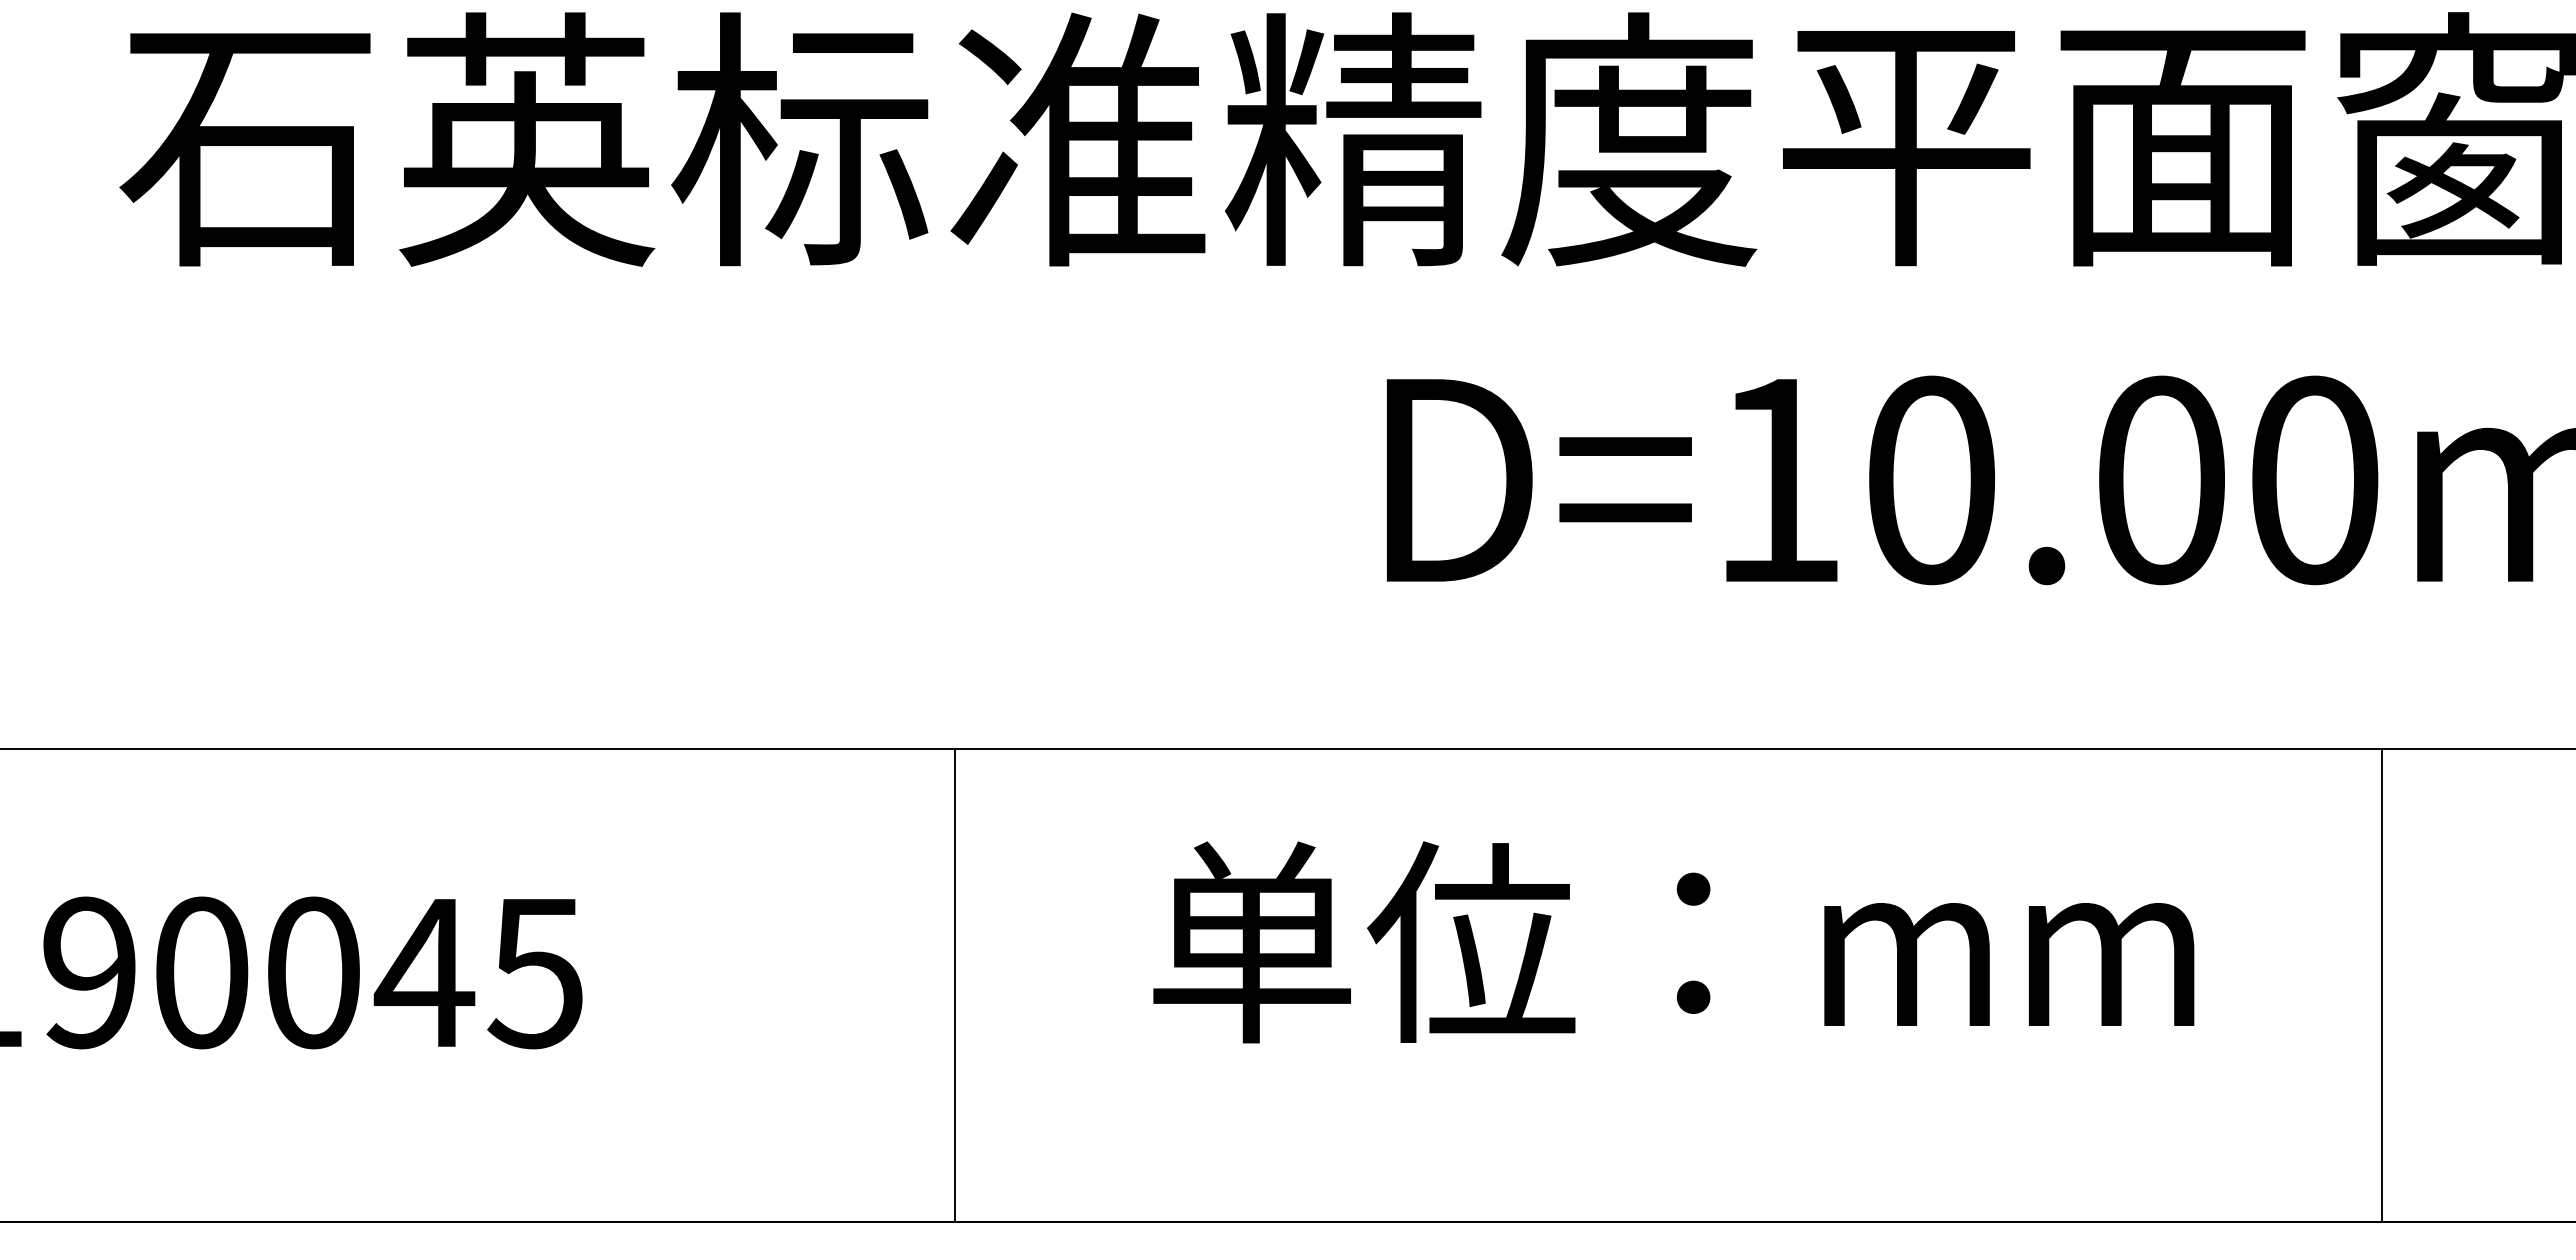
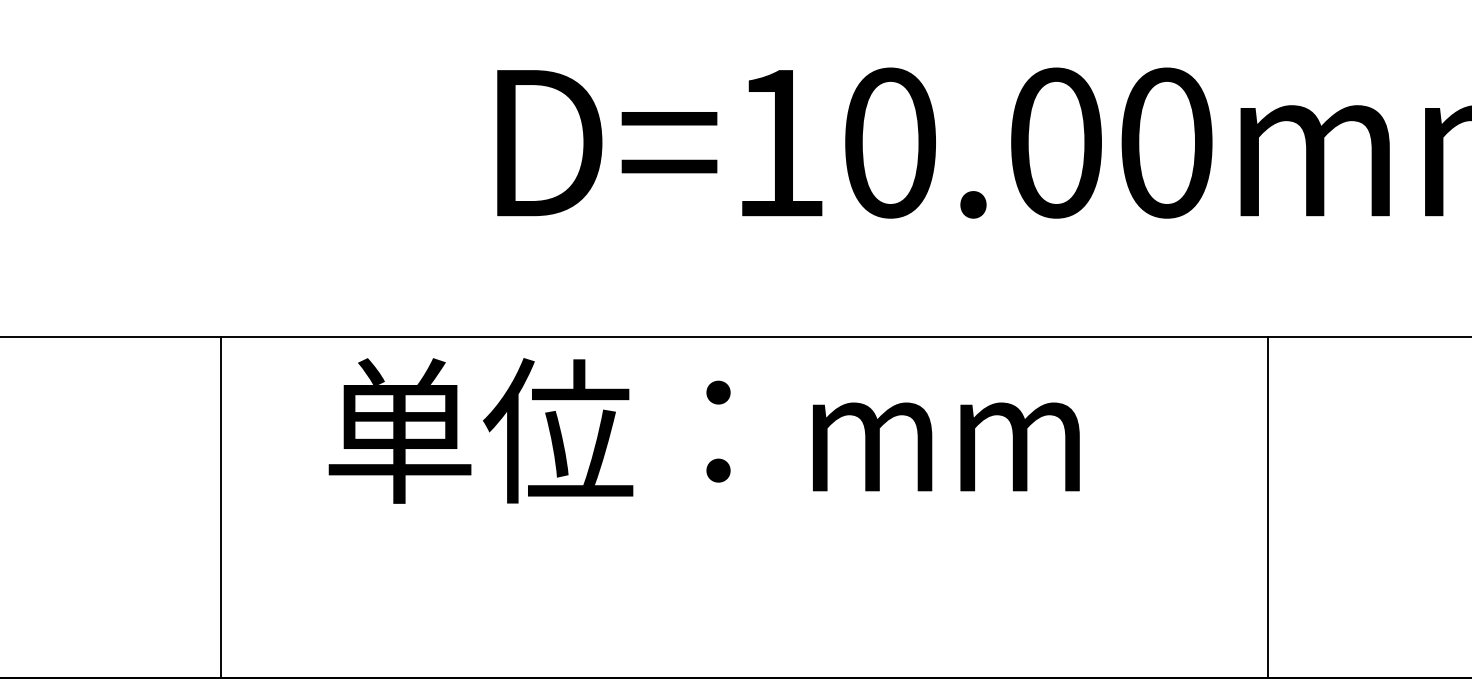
text: (1673, 942) -> (704, 431), moved
line: (955, 985) -> (221, 507), moved
line: (2382, 985) -> (1268, 507), moved

